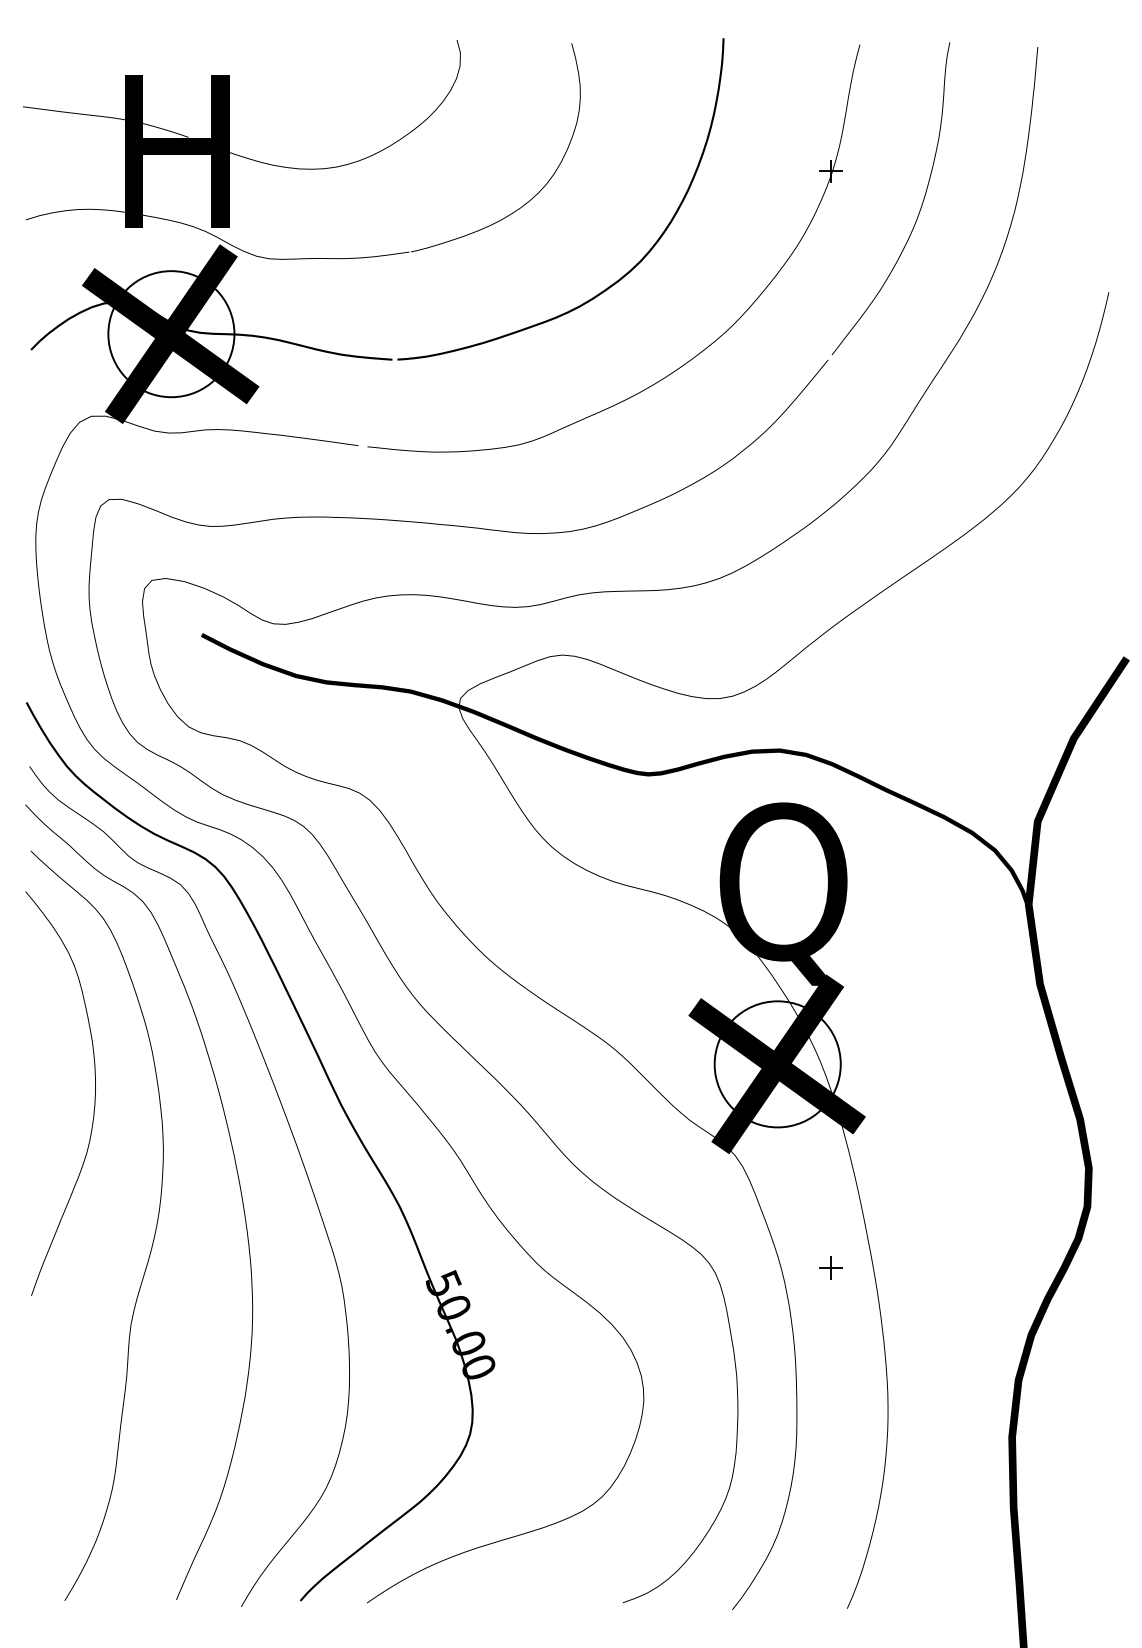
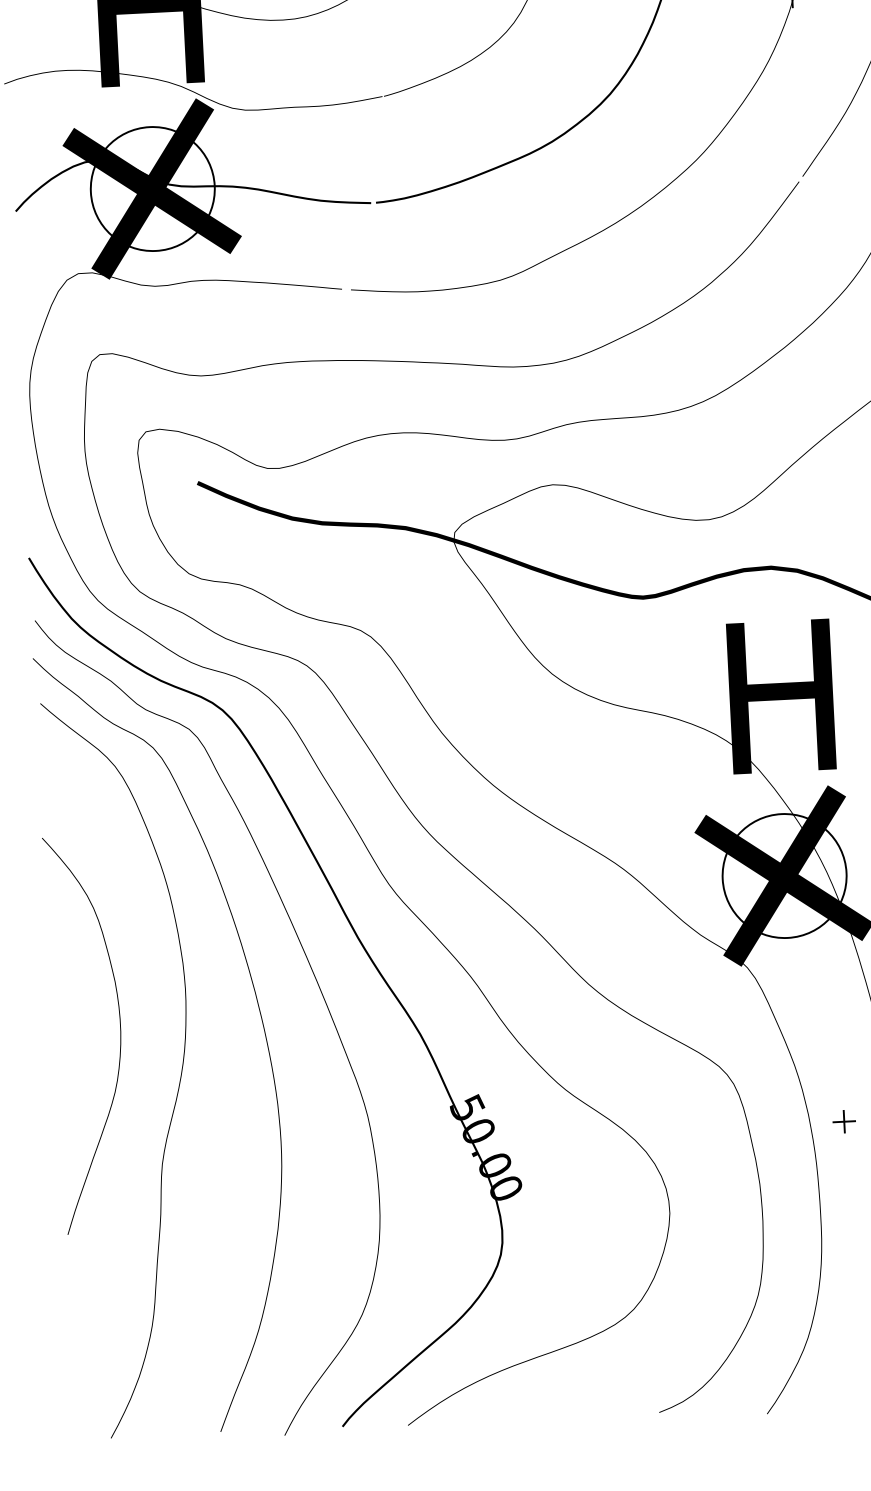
text: (783, 893) -> (781, 707), Q -> H
curve: (94, 1096) -> (119, 1035), moved
part: (830, 1267) -> (844, 1121), moved

